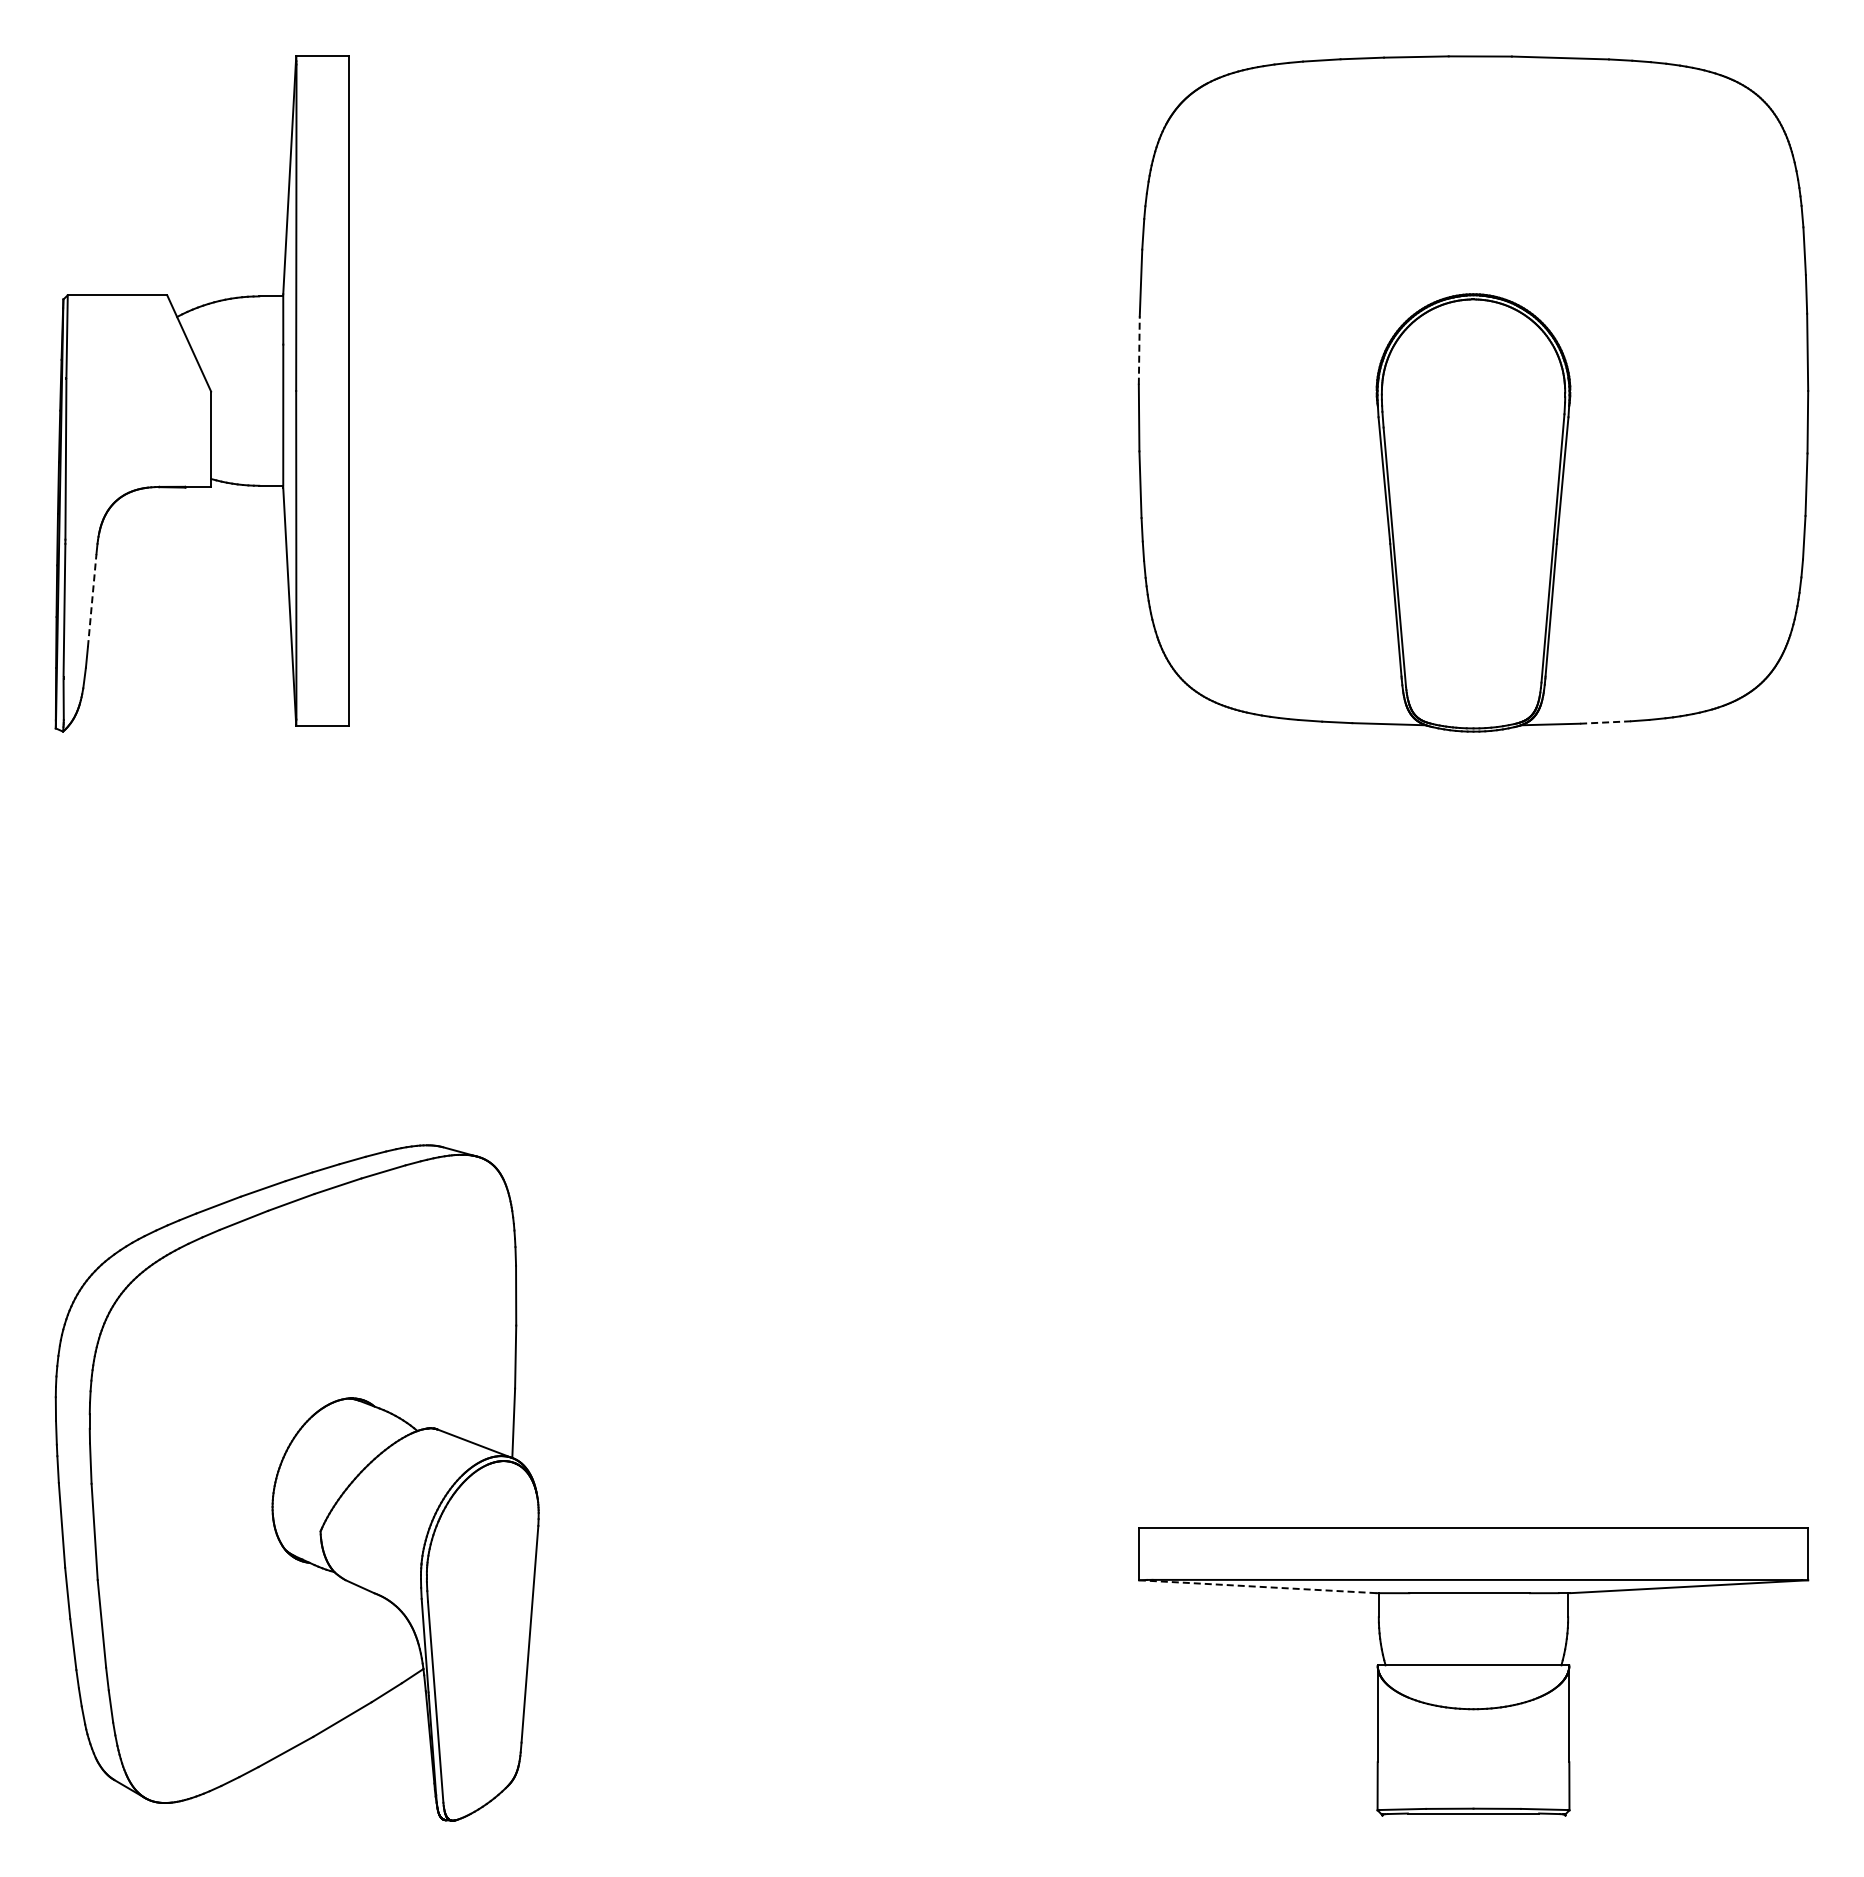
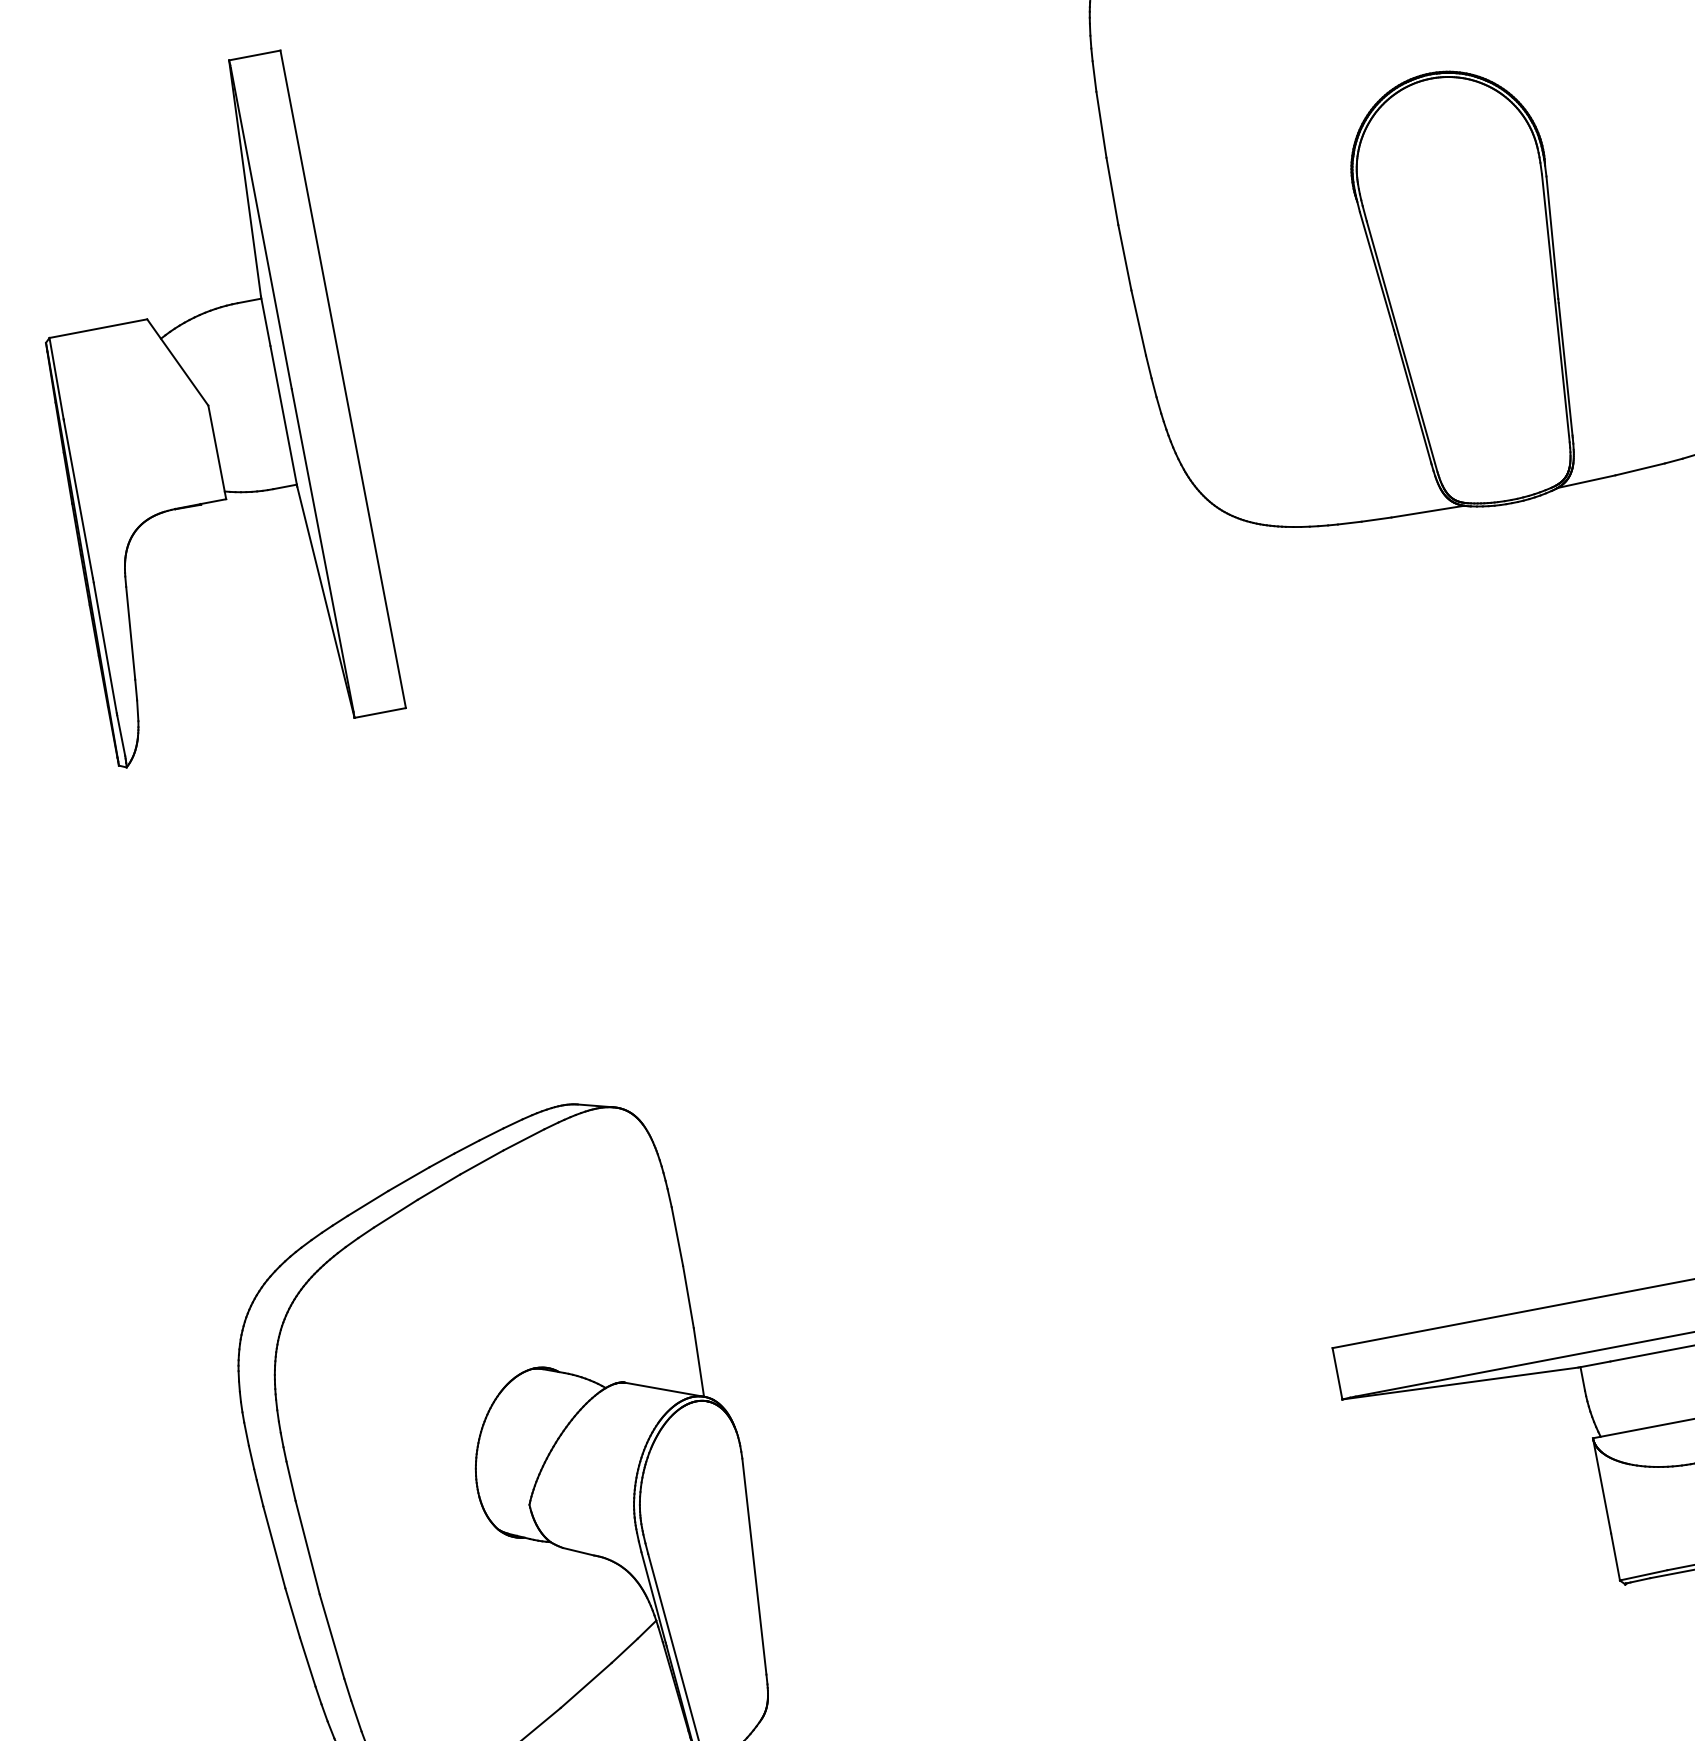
line: (1139, 350) -> (1112, 191), dashed -> solid
line: (92, 600) -> (130, 633), dashed -> solid
line: (1605, 722) -> (1640, 469), dashed -> solid
line: (1258, 1586) -> (1461, 1383), dashed -> solid

